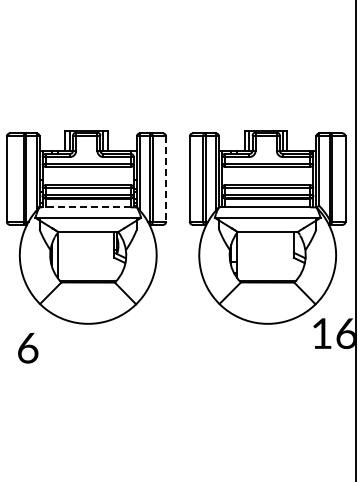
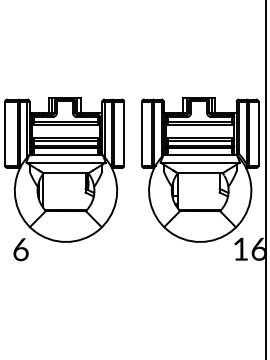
line: (166, 179) -> (124, 134), dashed -> solid
line: (85, 207) -> (63, 154), dashed -> solid
text: (28, 348) -> (21, 249), moved

